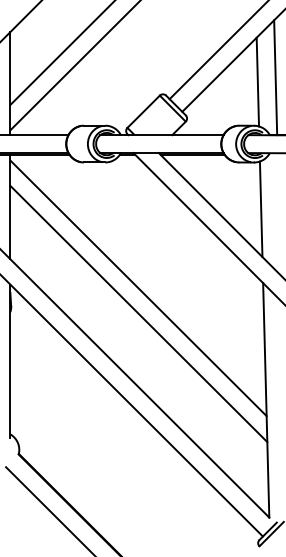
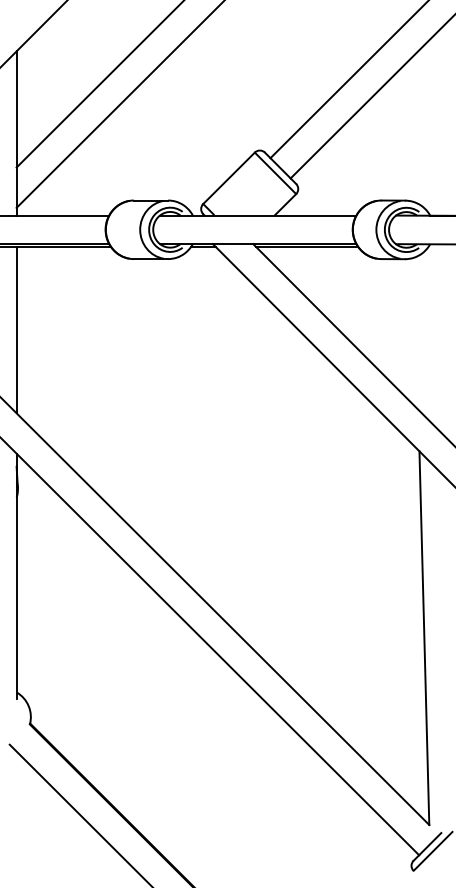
line: (275, 77) -> (439, 123), removed
line: (257, 81) -> (410, 130), removed
line: (260, 209) -> (415, 334), removed
line: (138, 288) -> (220, 459), removed
line: (138, 313) -> (220, 499), removed

